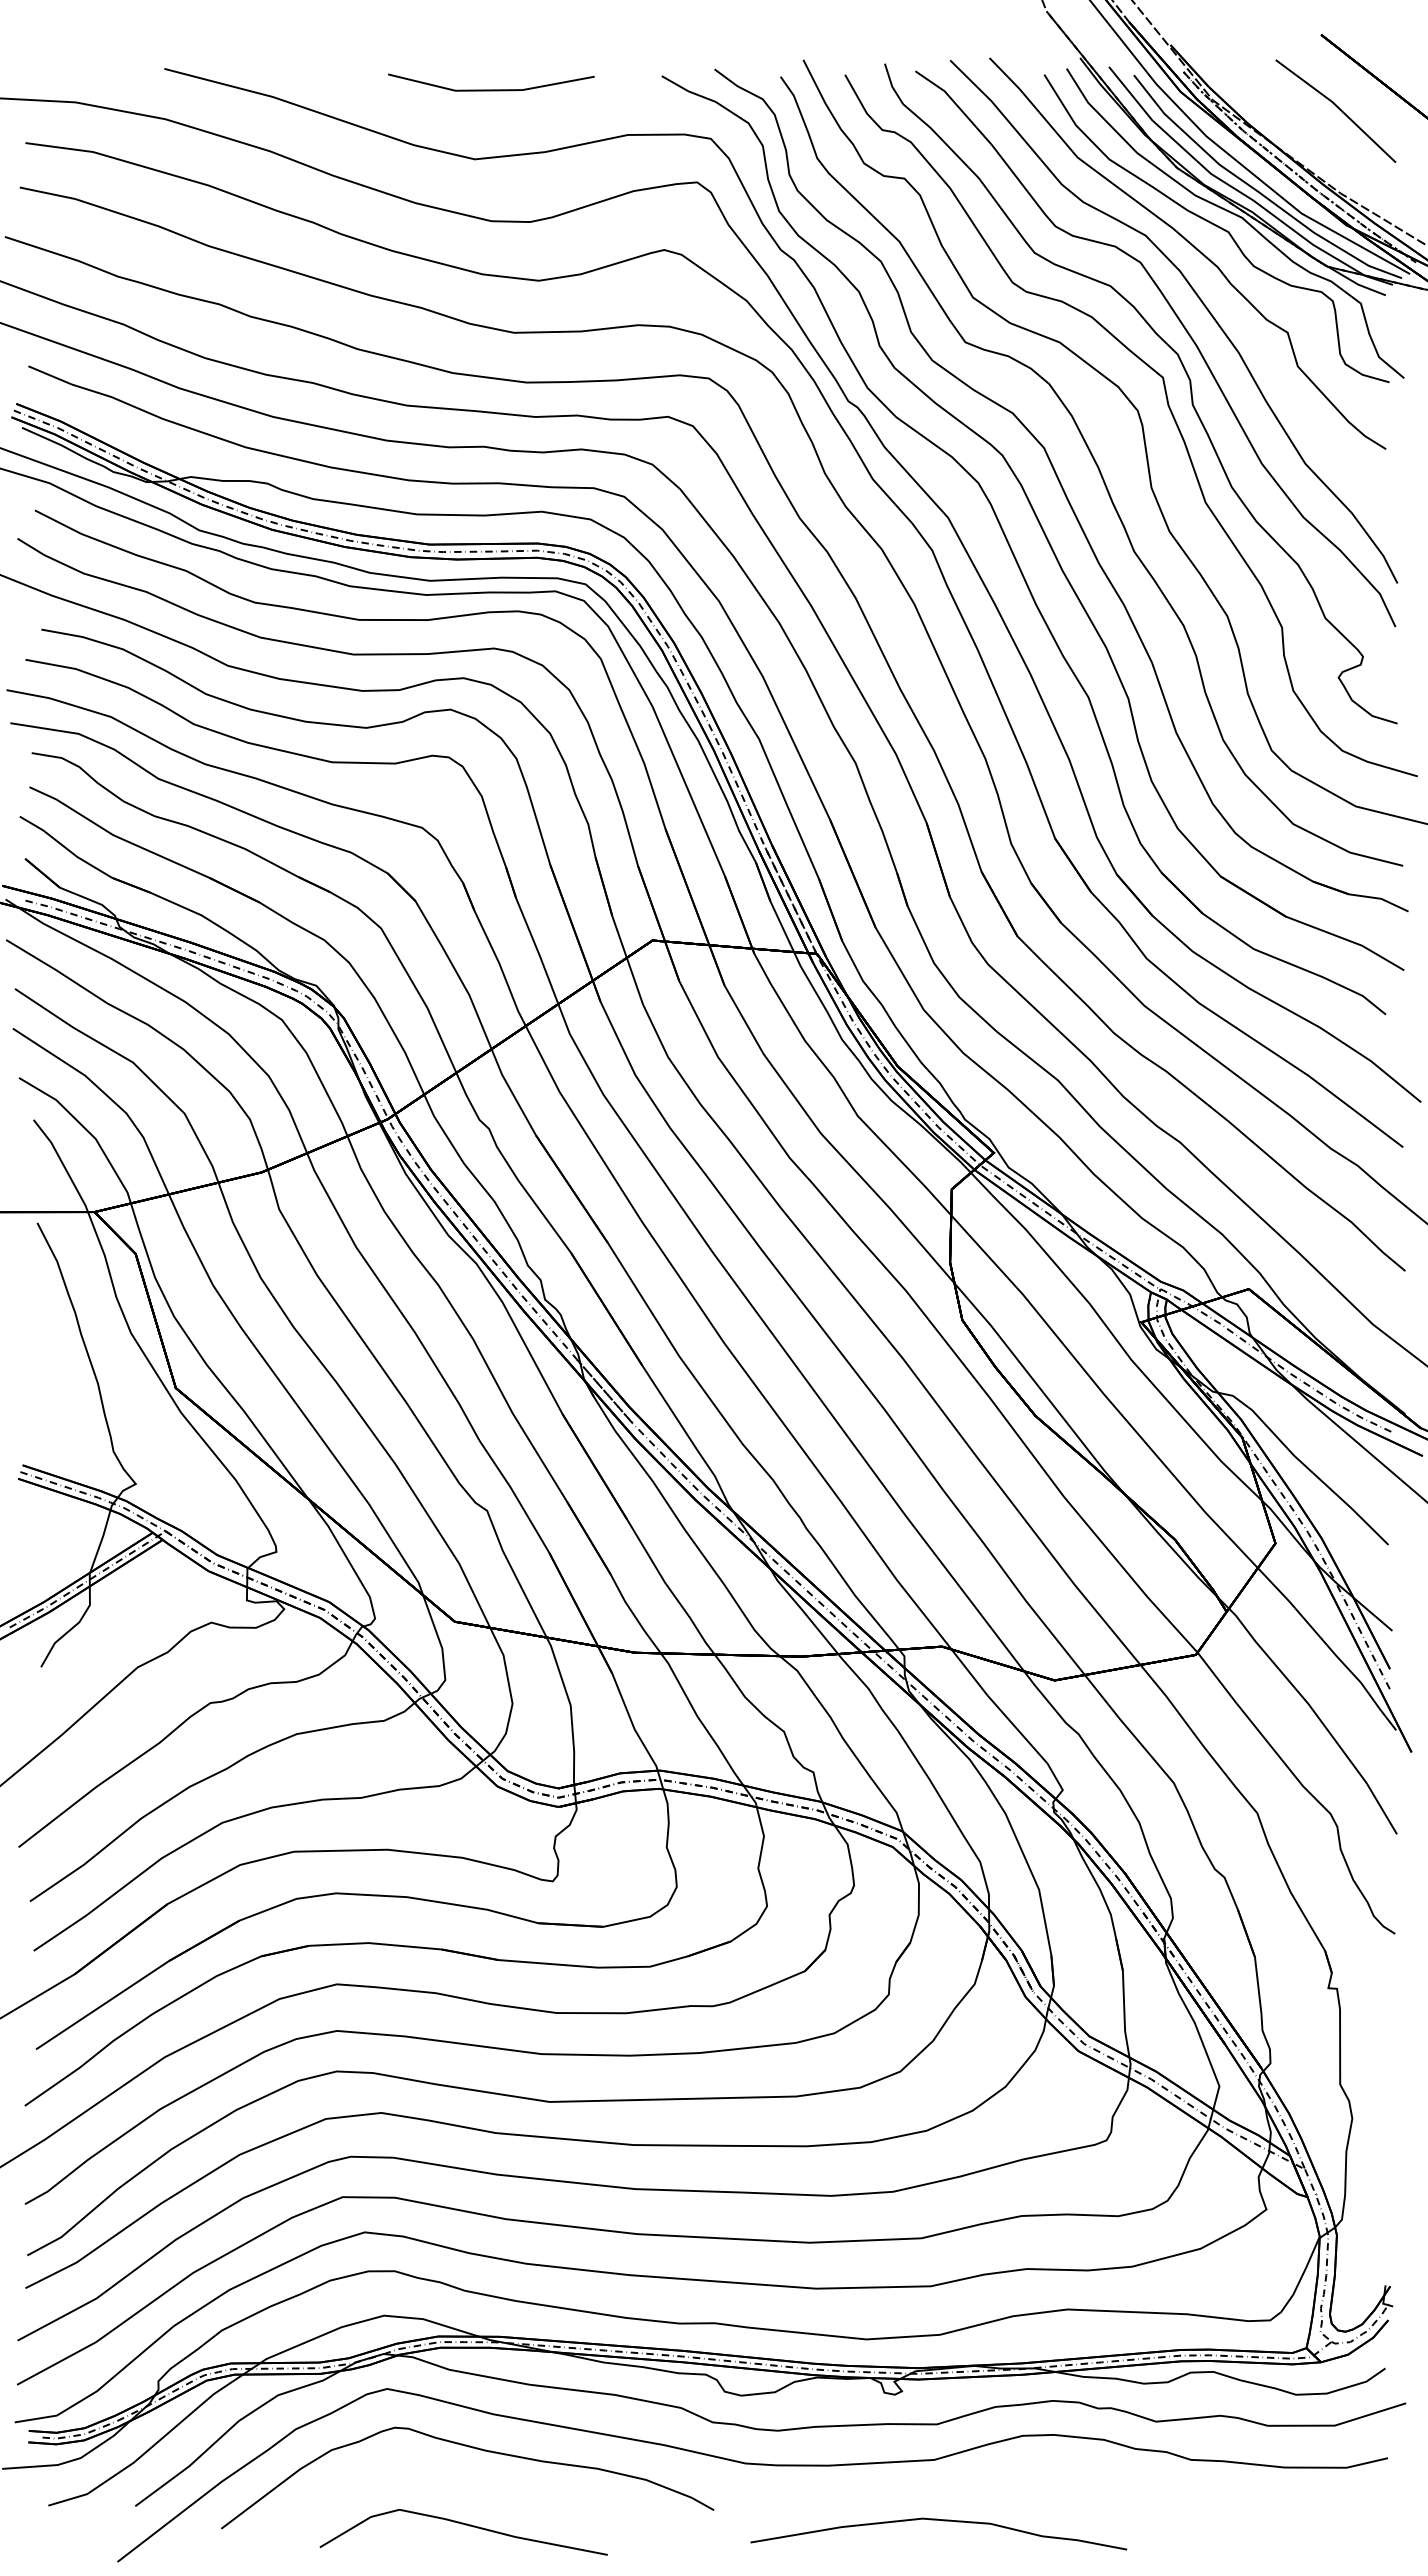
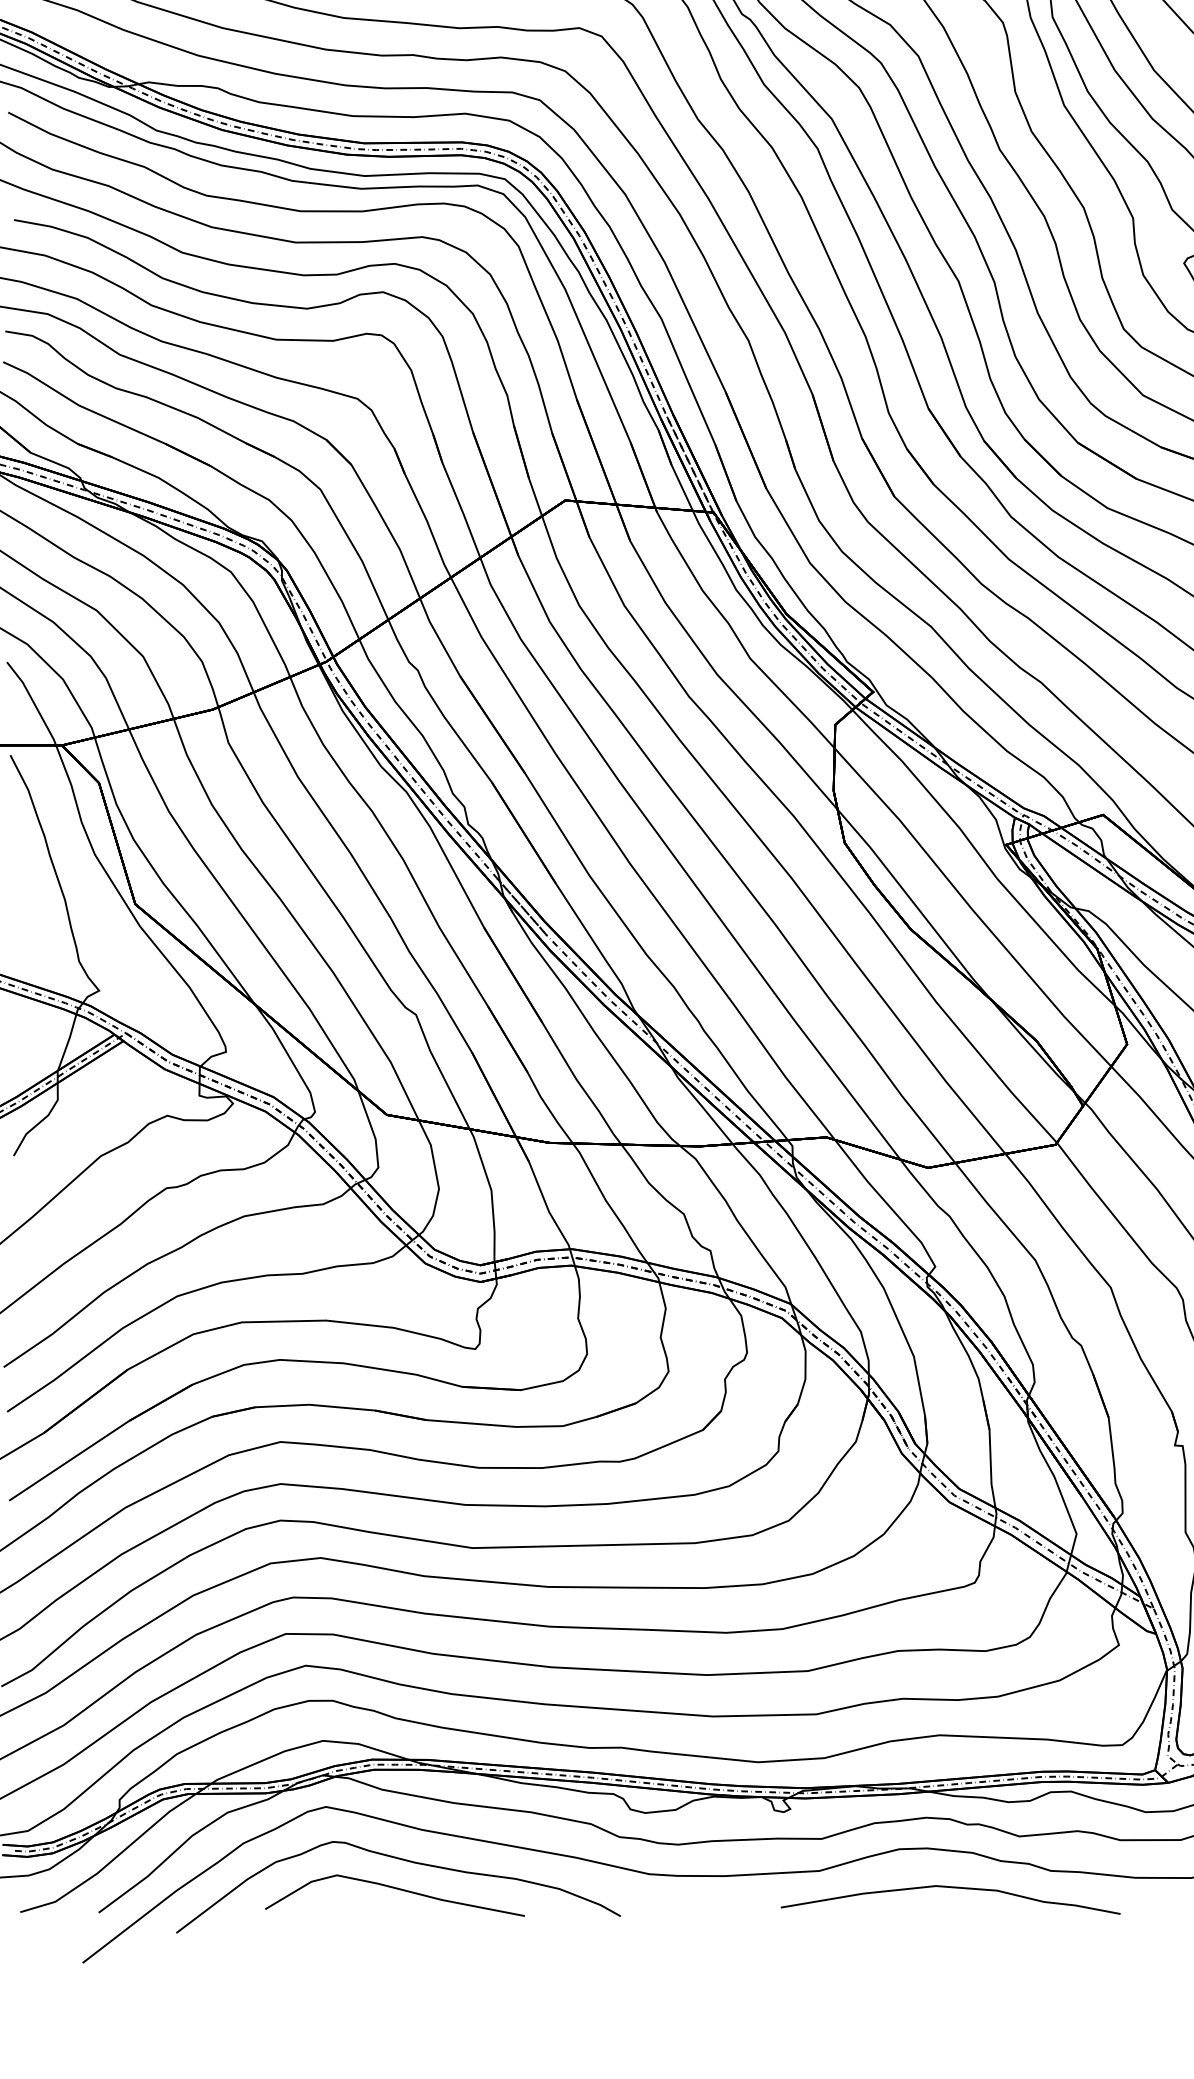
curve: (938, 2520) -> (950, 1887), moved
curve: (465, 2525) -> (396, 1889), moved

